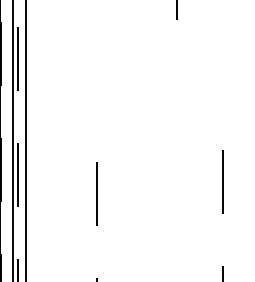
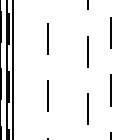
line: (222, 65) -> (110, 32), added
line: (97, 77) -> (48, 38), added
line: (175, 103) -> (87, 51), added
line: (175, 218) -> (87, 108), added

